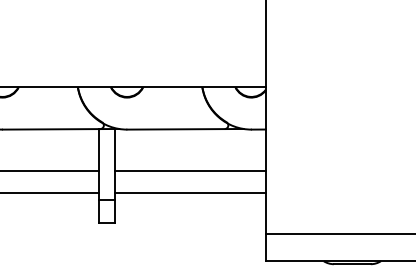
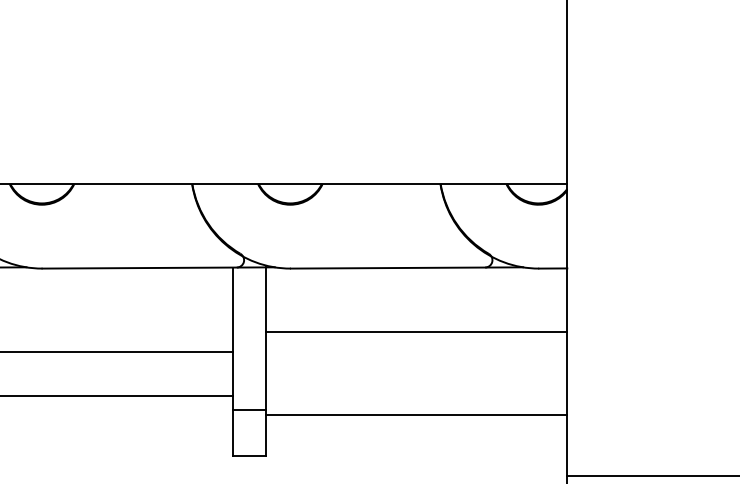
line: (189, 171) -> (414, 332), moved
line: (189, 193) -> (414, 416), moved

